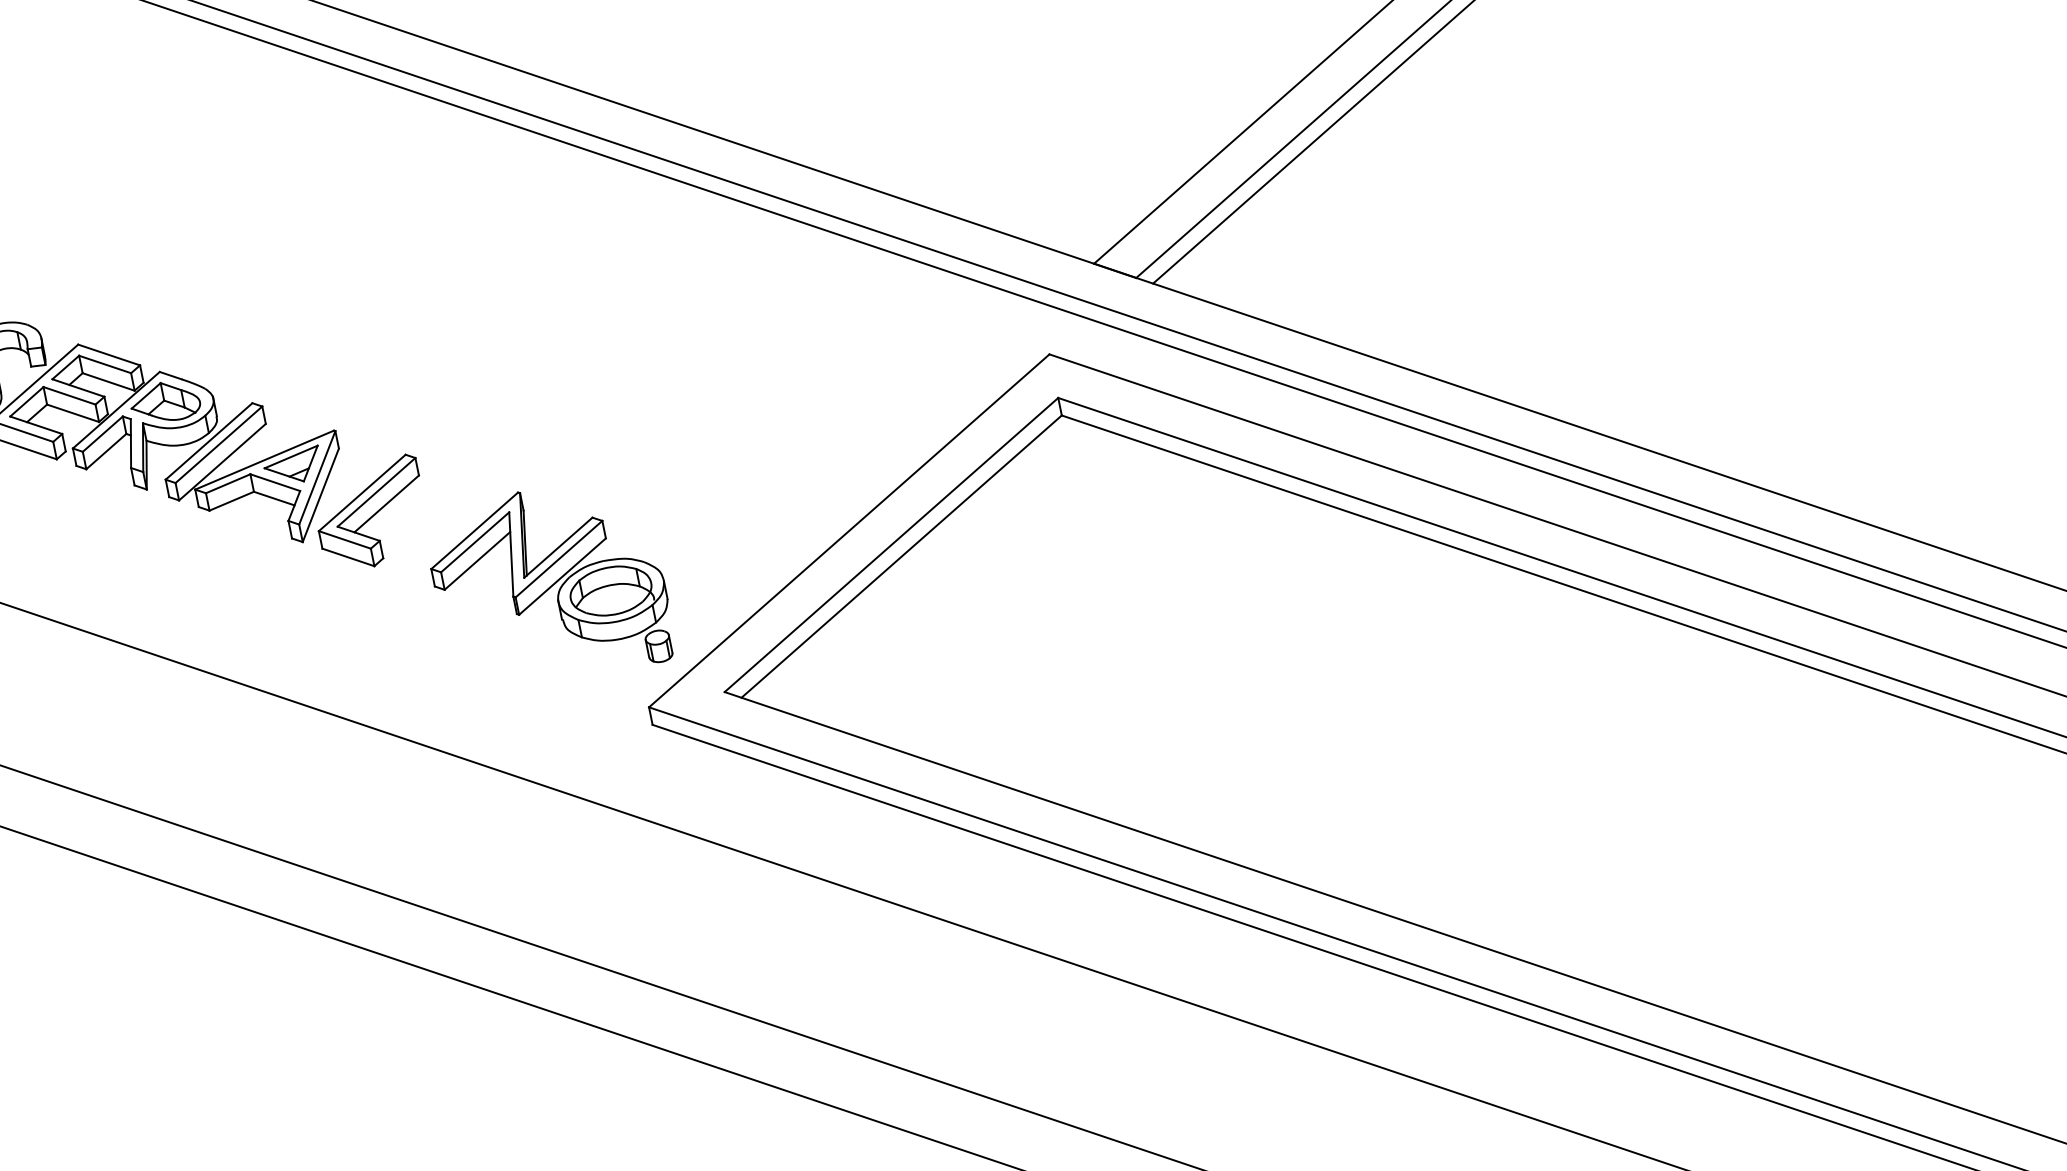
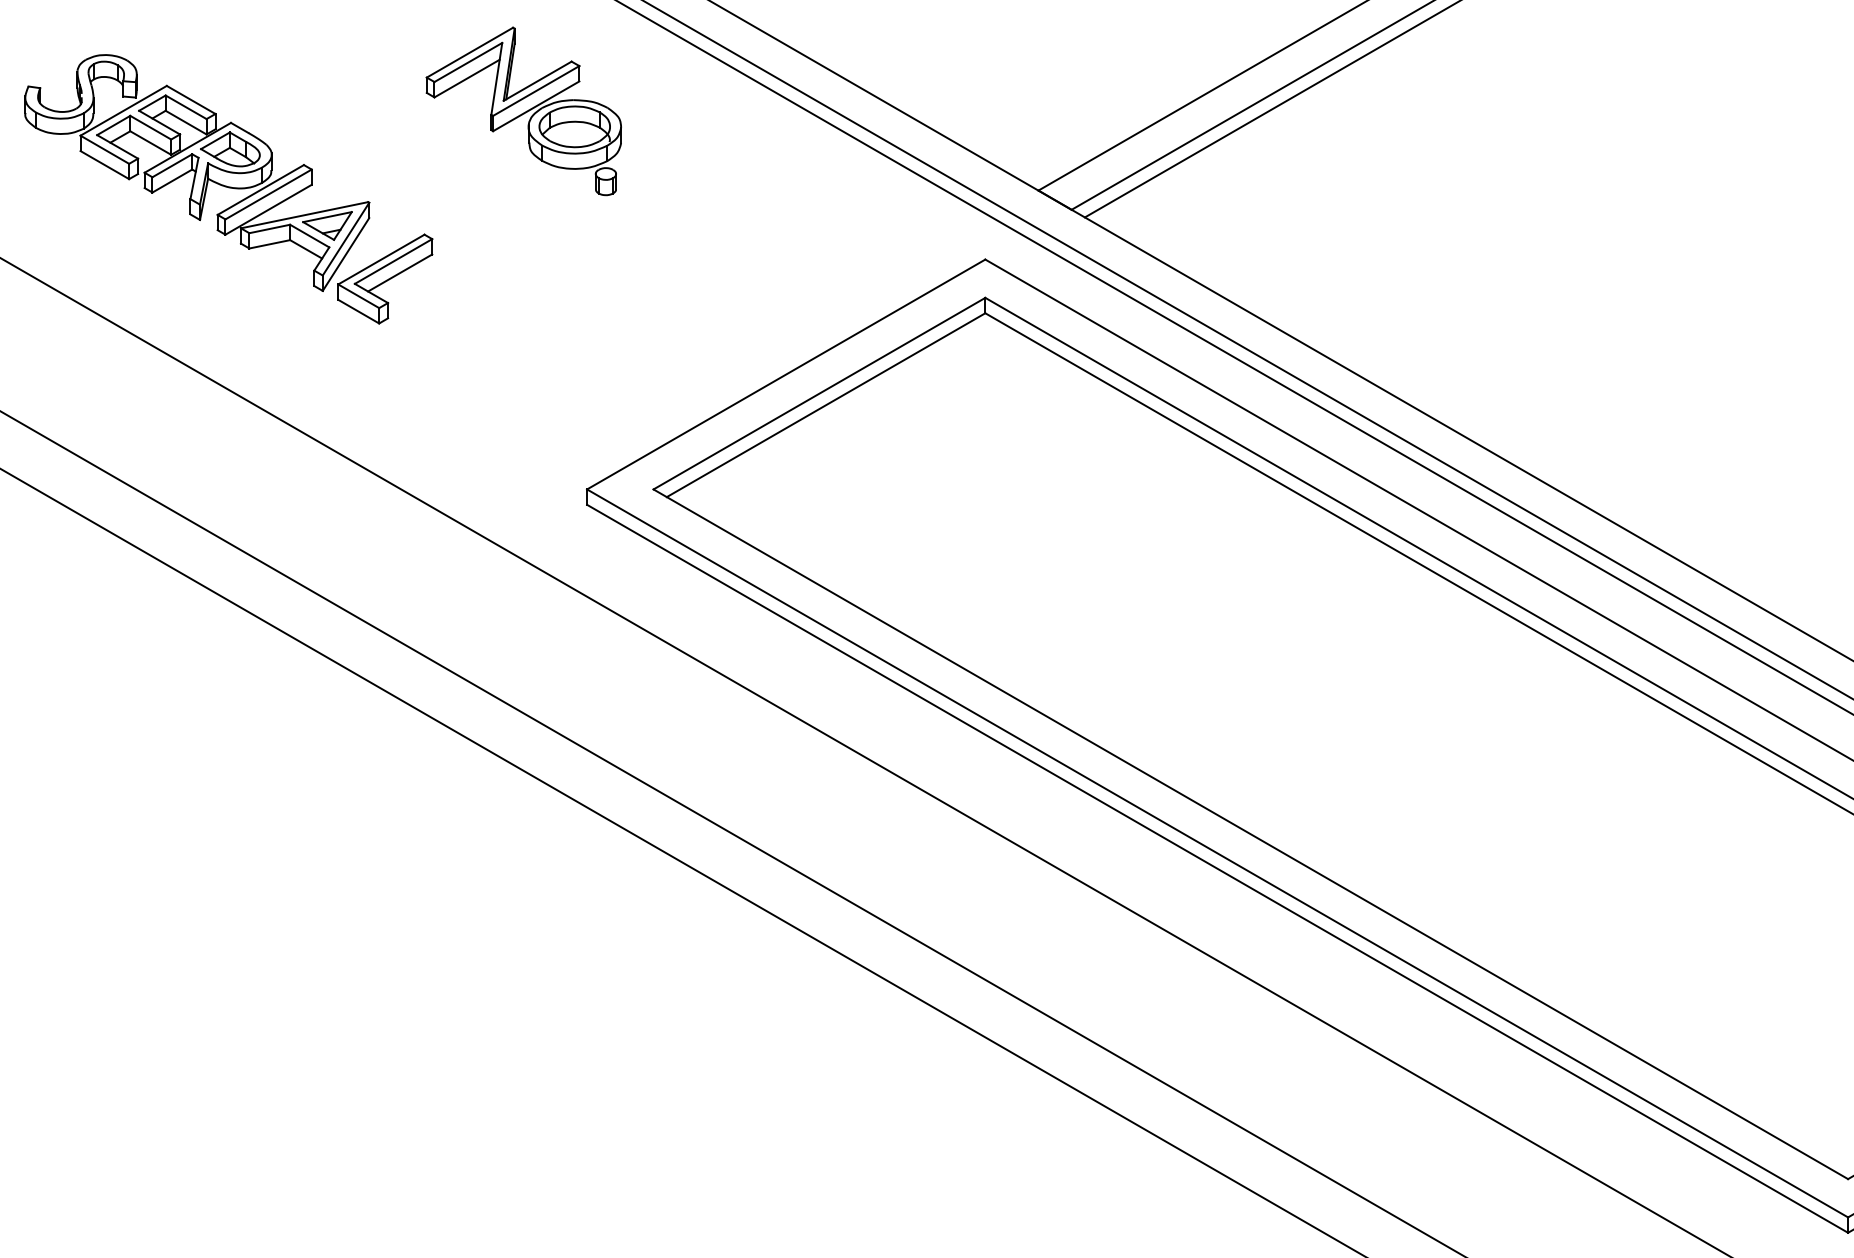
part: (549, 585) -> (523, 111), moved

